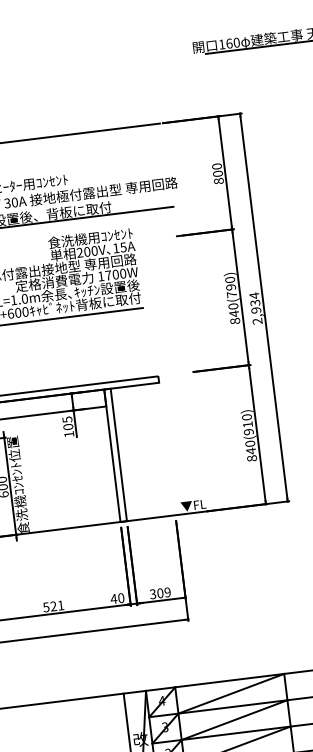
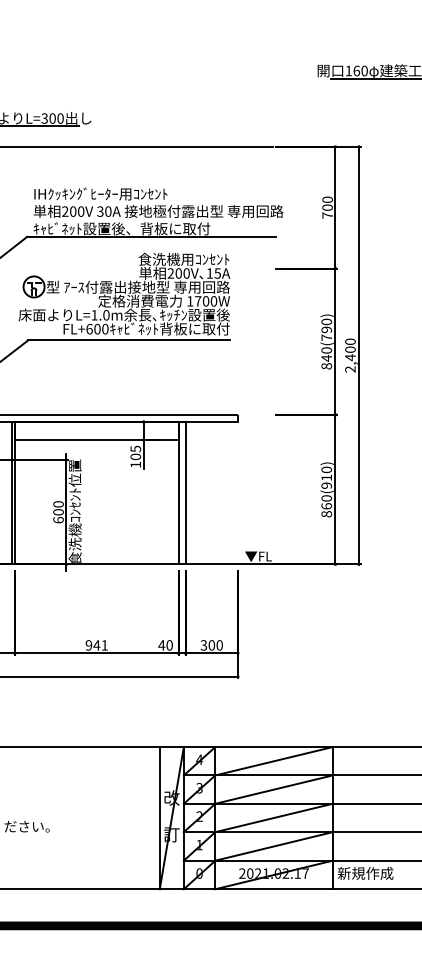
text: (218, 181) -> (327, 215), 800 -> 700
text: (255, 302) -> (350, 349), 2,934 -> 2,400
text: (250, 450) -> (326, 505), 840(910) -> 860(910)
text: (167, 592) -> (219, 645), 309 -> 300
text: (49, 607) -> (92, 645), 521 -> 941

